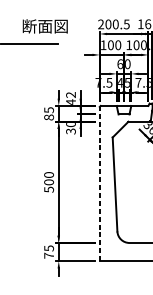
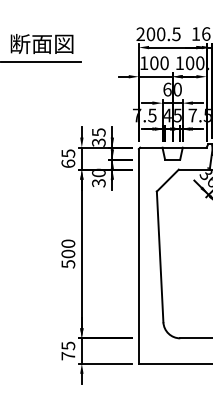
text: (44, 26) -> (41, 43), moved
text: (70, 98) -> (98, 137), 42 -> 35
text: (49, 117) -> (68, 163), 85 -> 65
line: (99, 183) -> (138, 255), dashed -> solid

